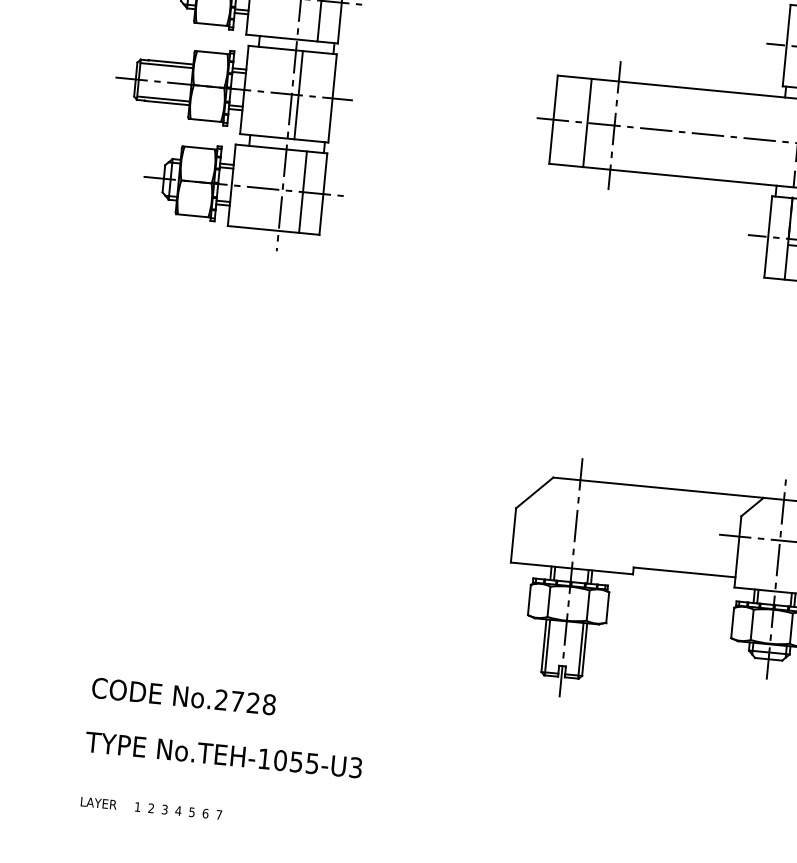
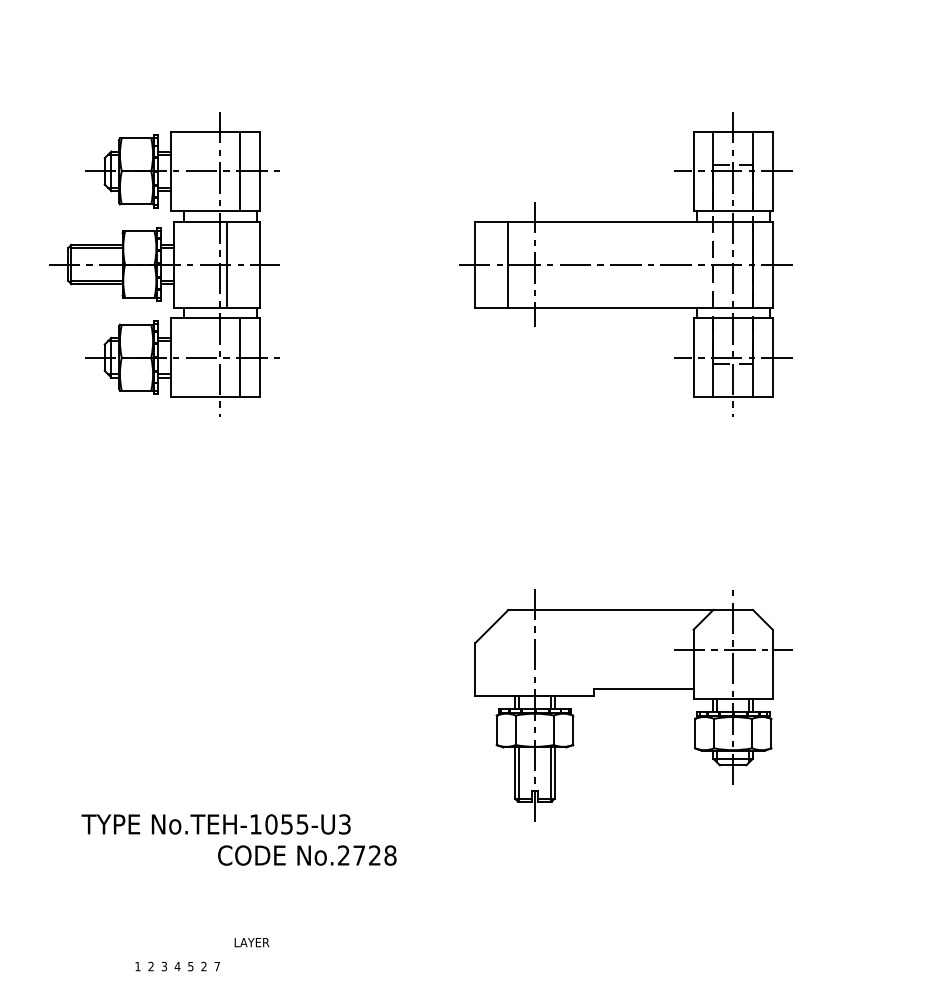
text: (184, 696) -> (307, 855), moved
text: (223, 755) -> (215, 824), moved
text: (98, 803) -> (251, 942), moved
text: (205, 813) -> (203, 966), 6 -> 2

